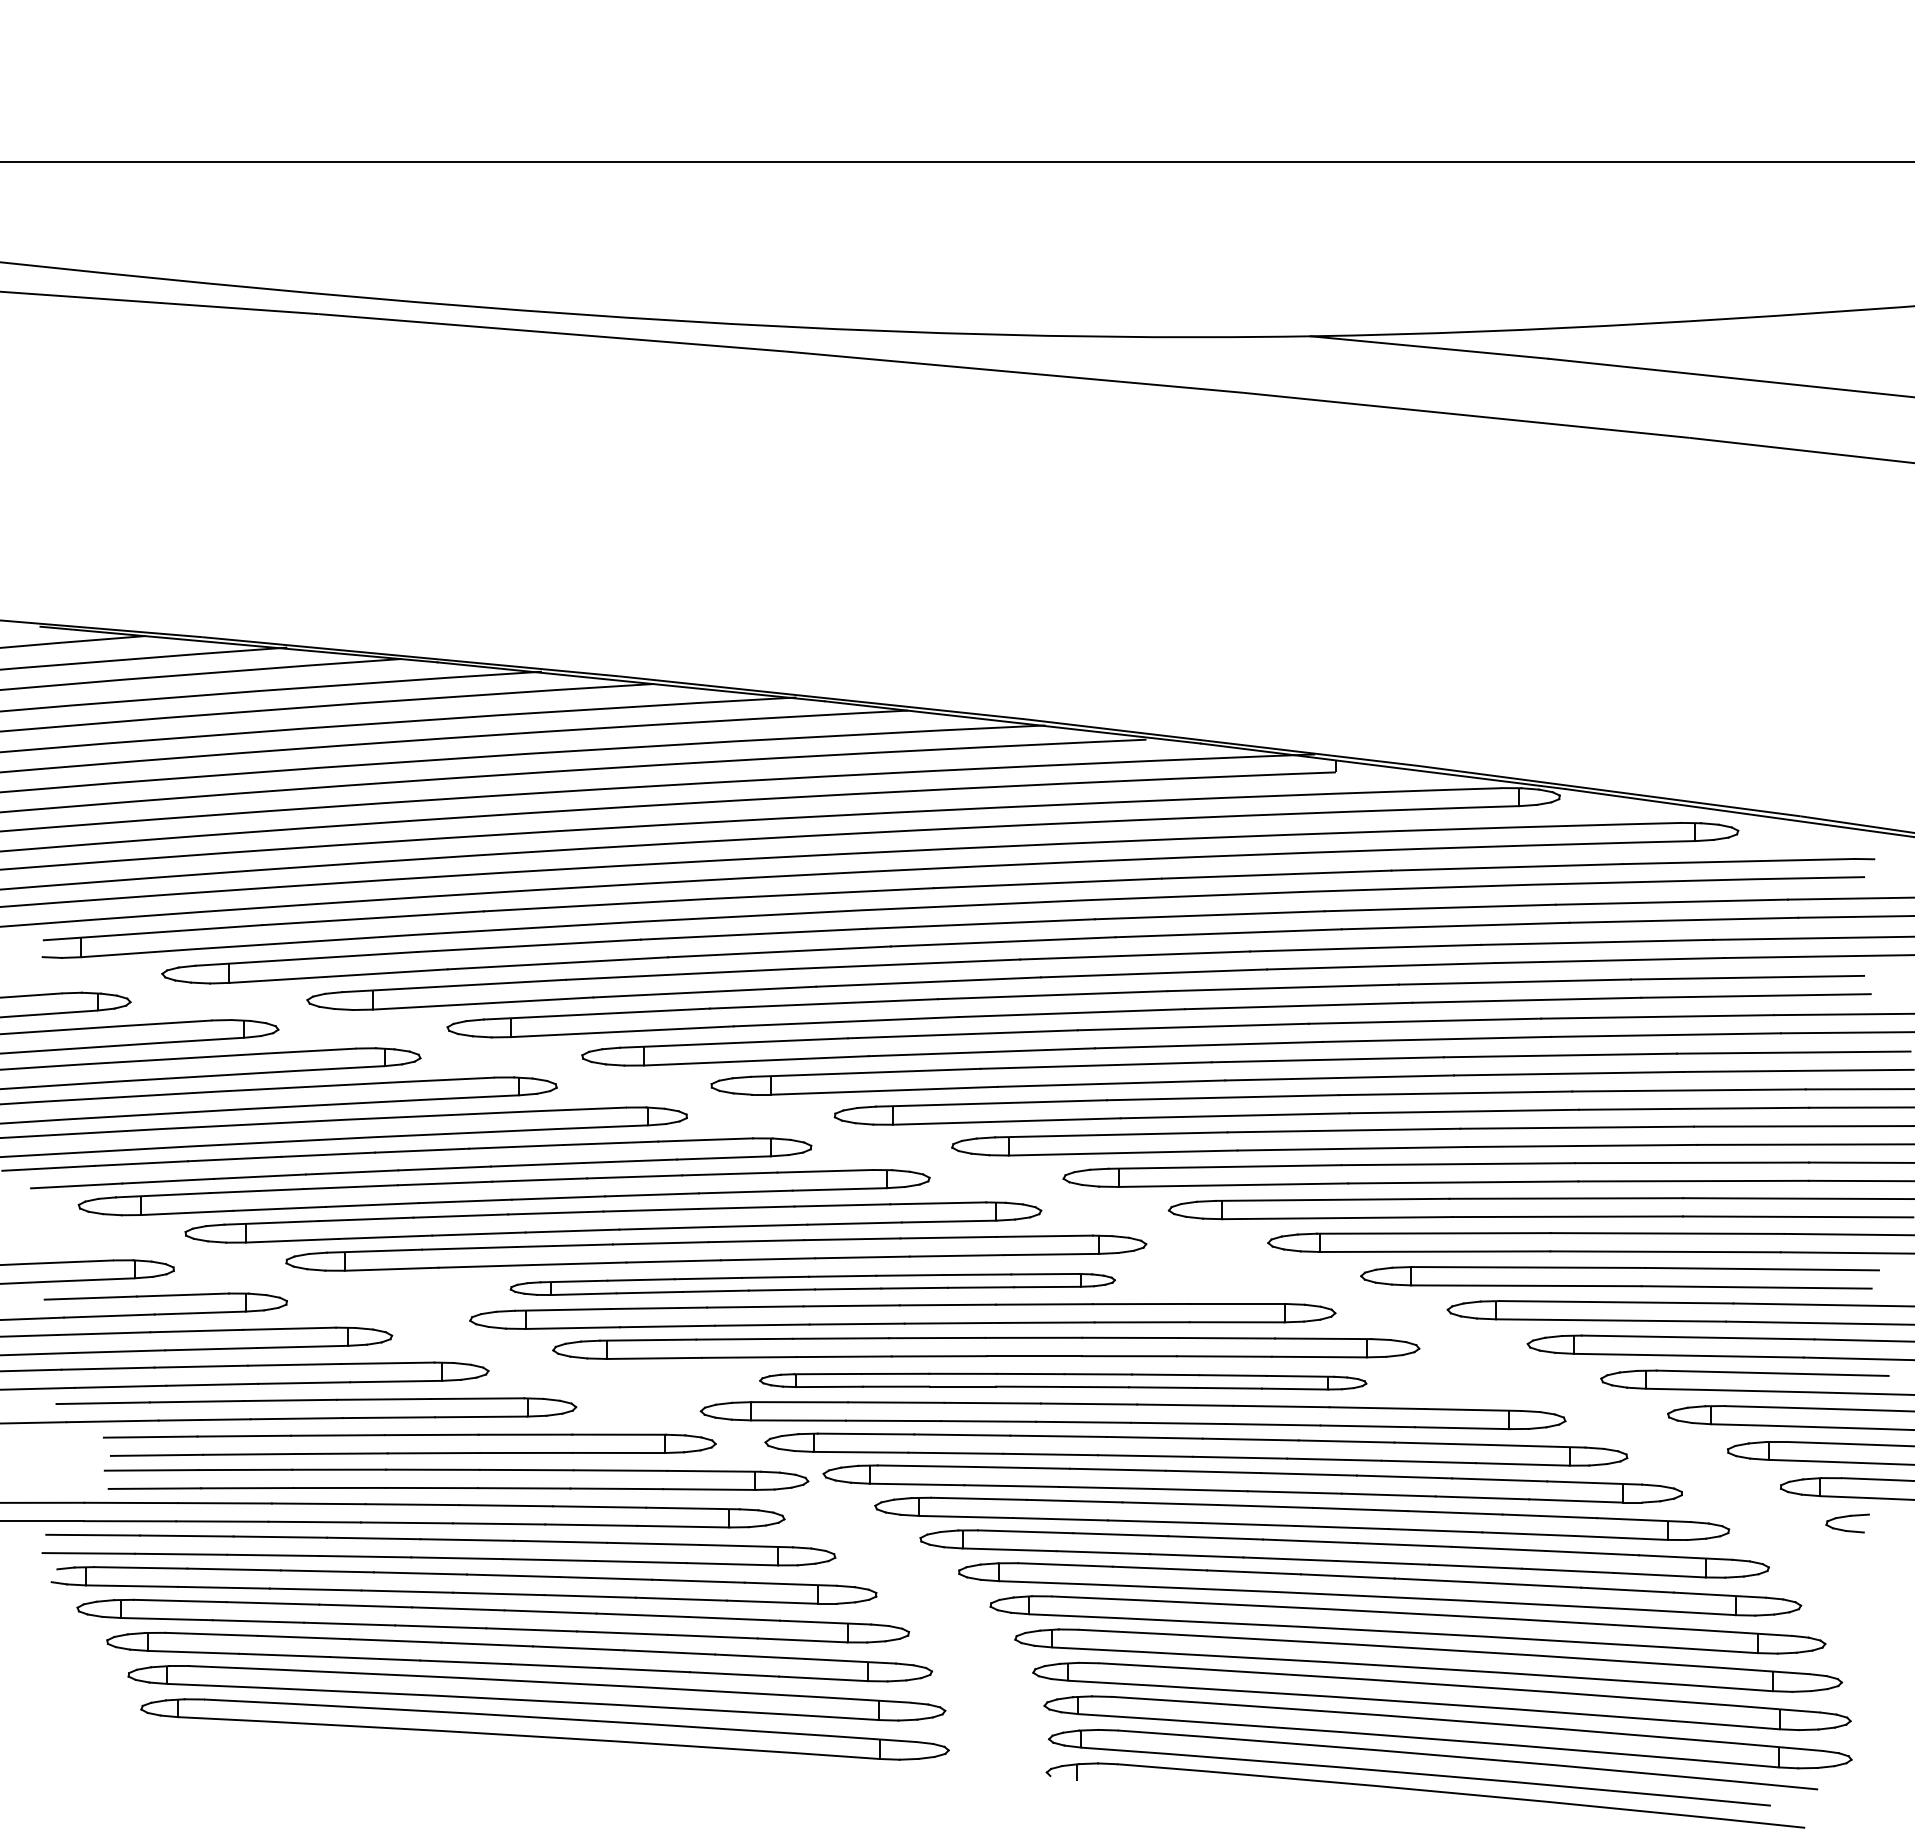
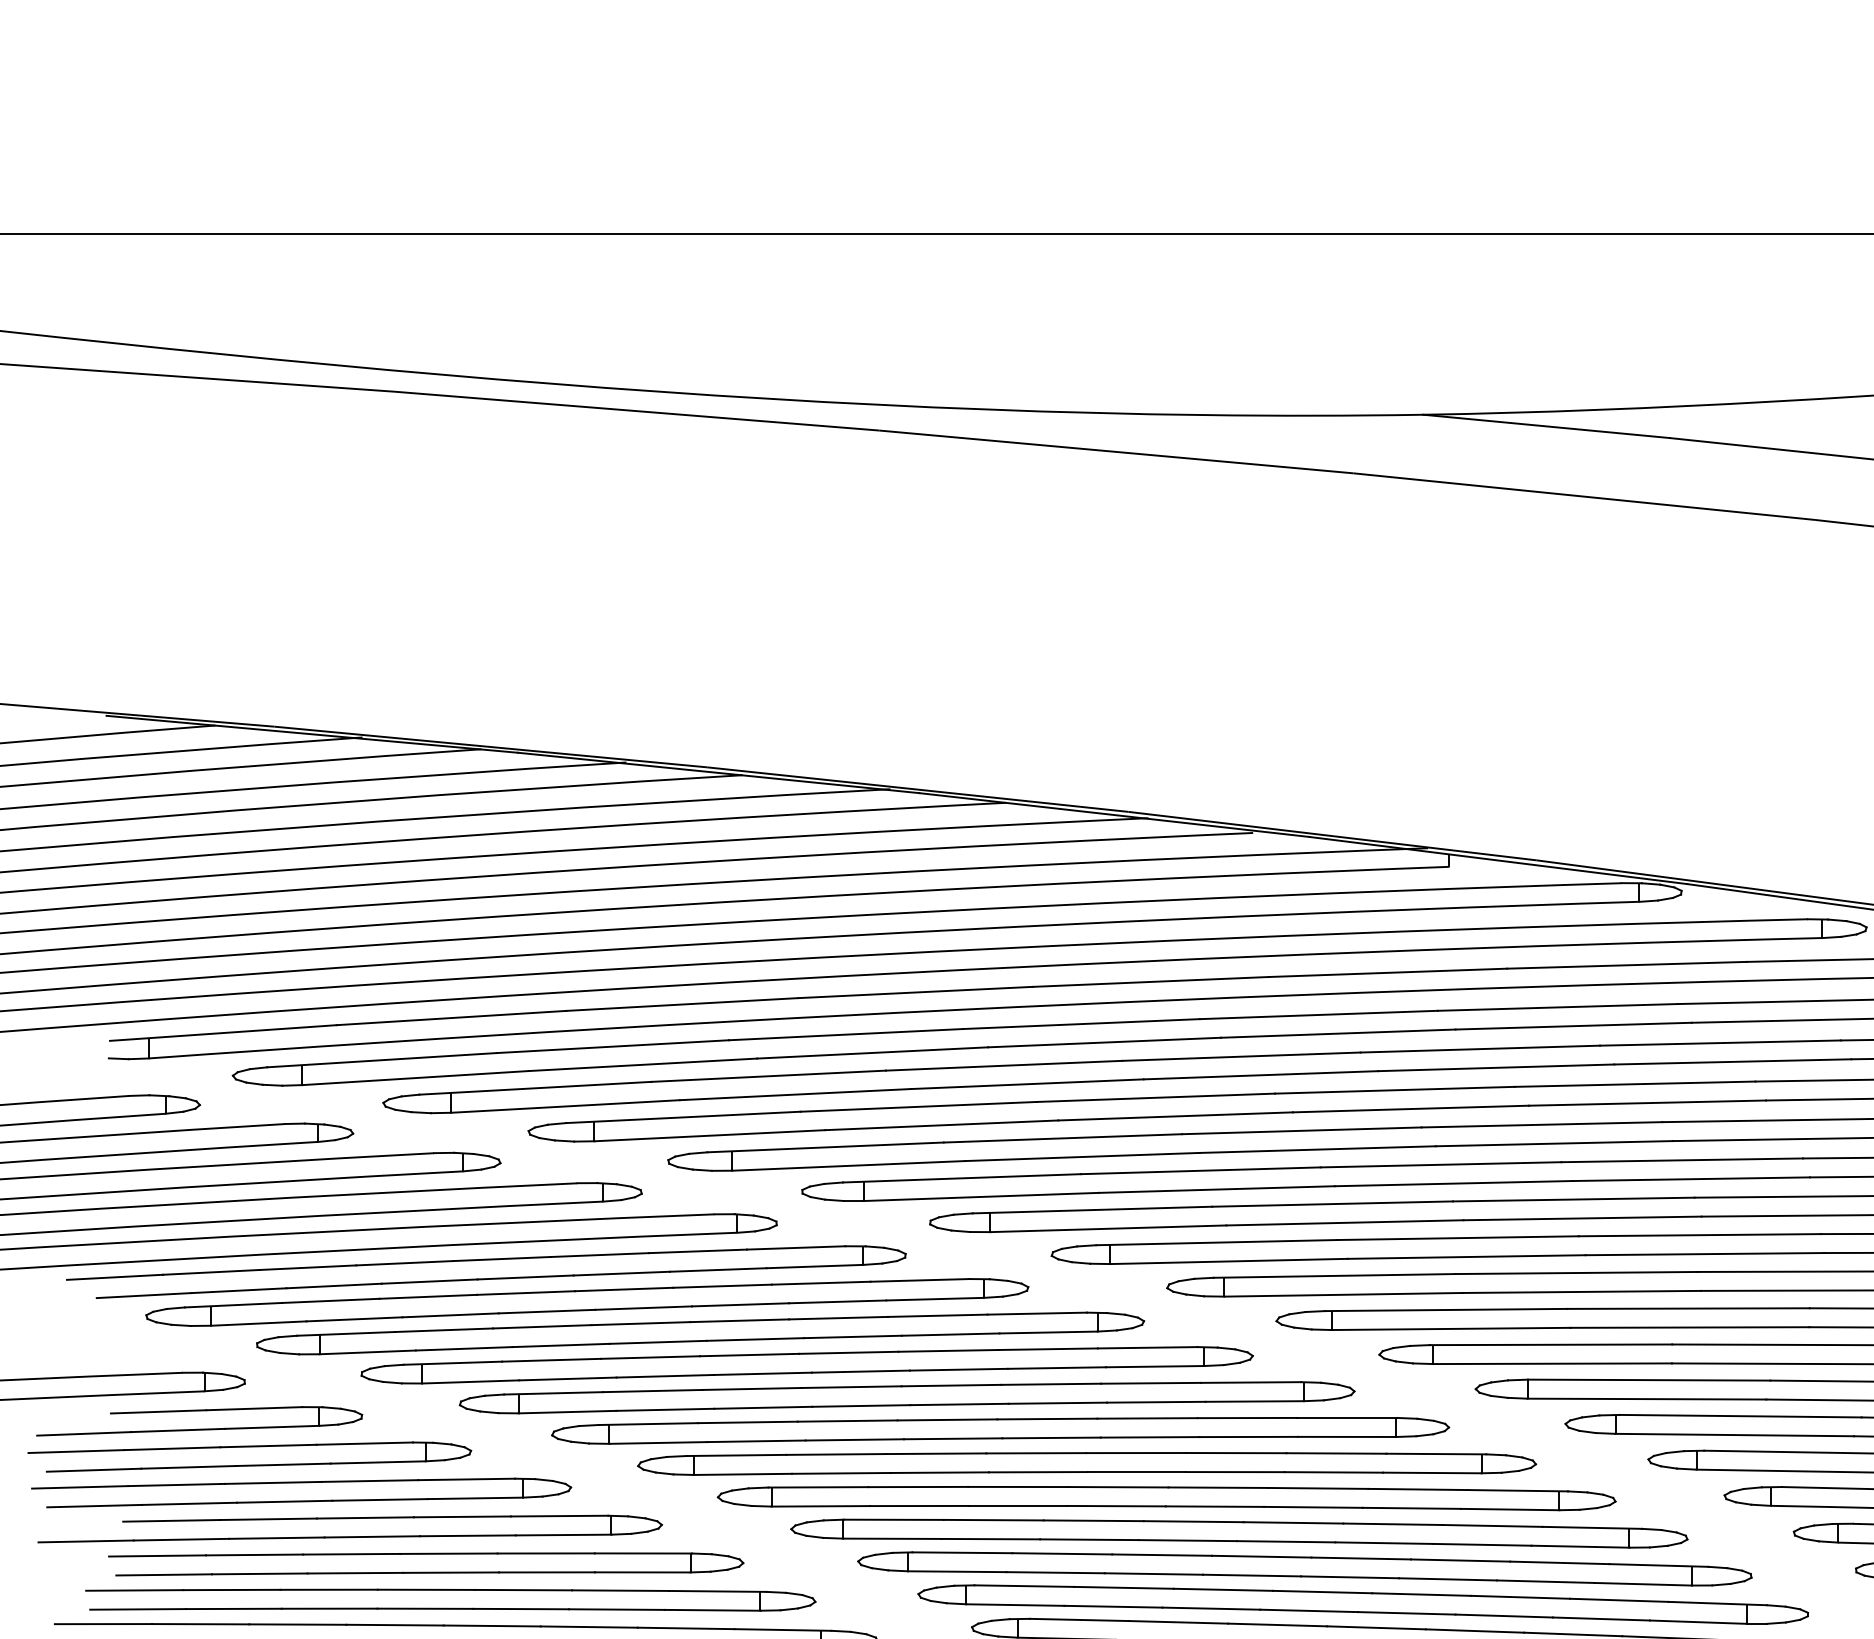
part: (812, 1284) -> (906, 1397), size x1.43
part: (1063, 1381) -> (1167, 1498), size x1.43
part: (409, 1452) -> (425, 1571), moved
part: (456, 1487) -> (450, 1608), moved

